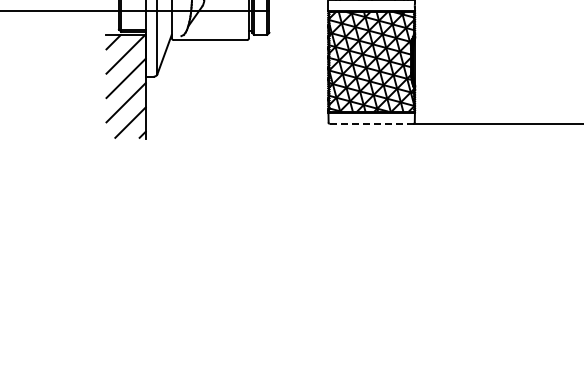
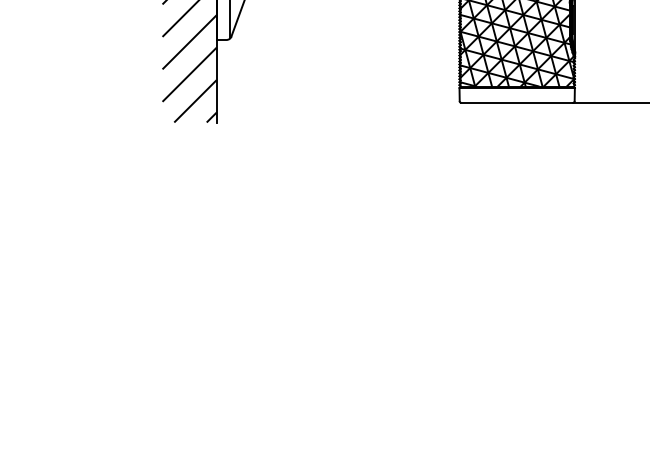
line: (371, 123) -> (516, 102), dashed -> solid

